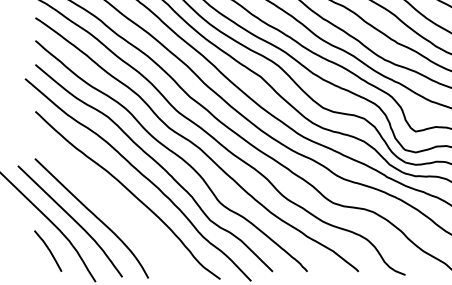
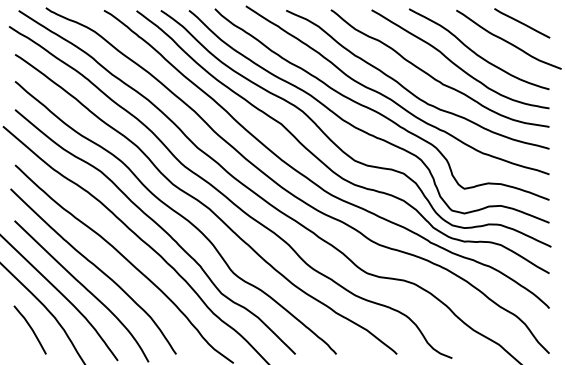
curve: (104, 199) -> (96, 268), added

